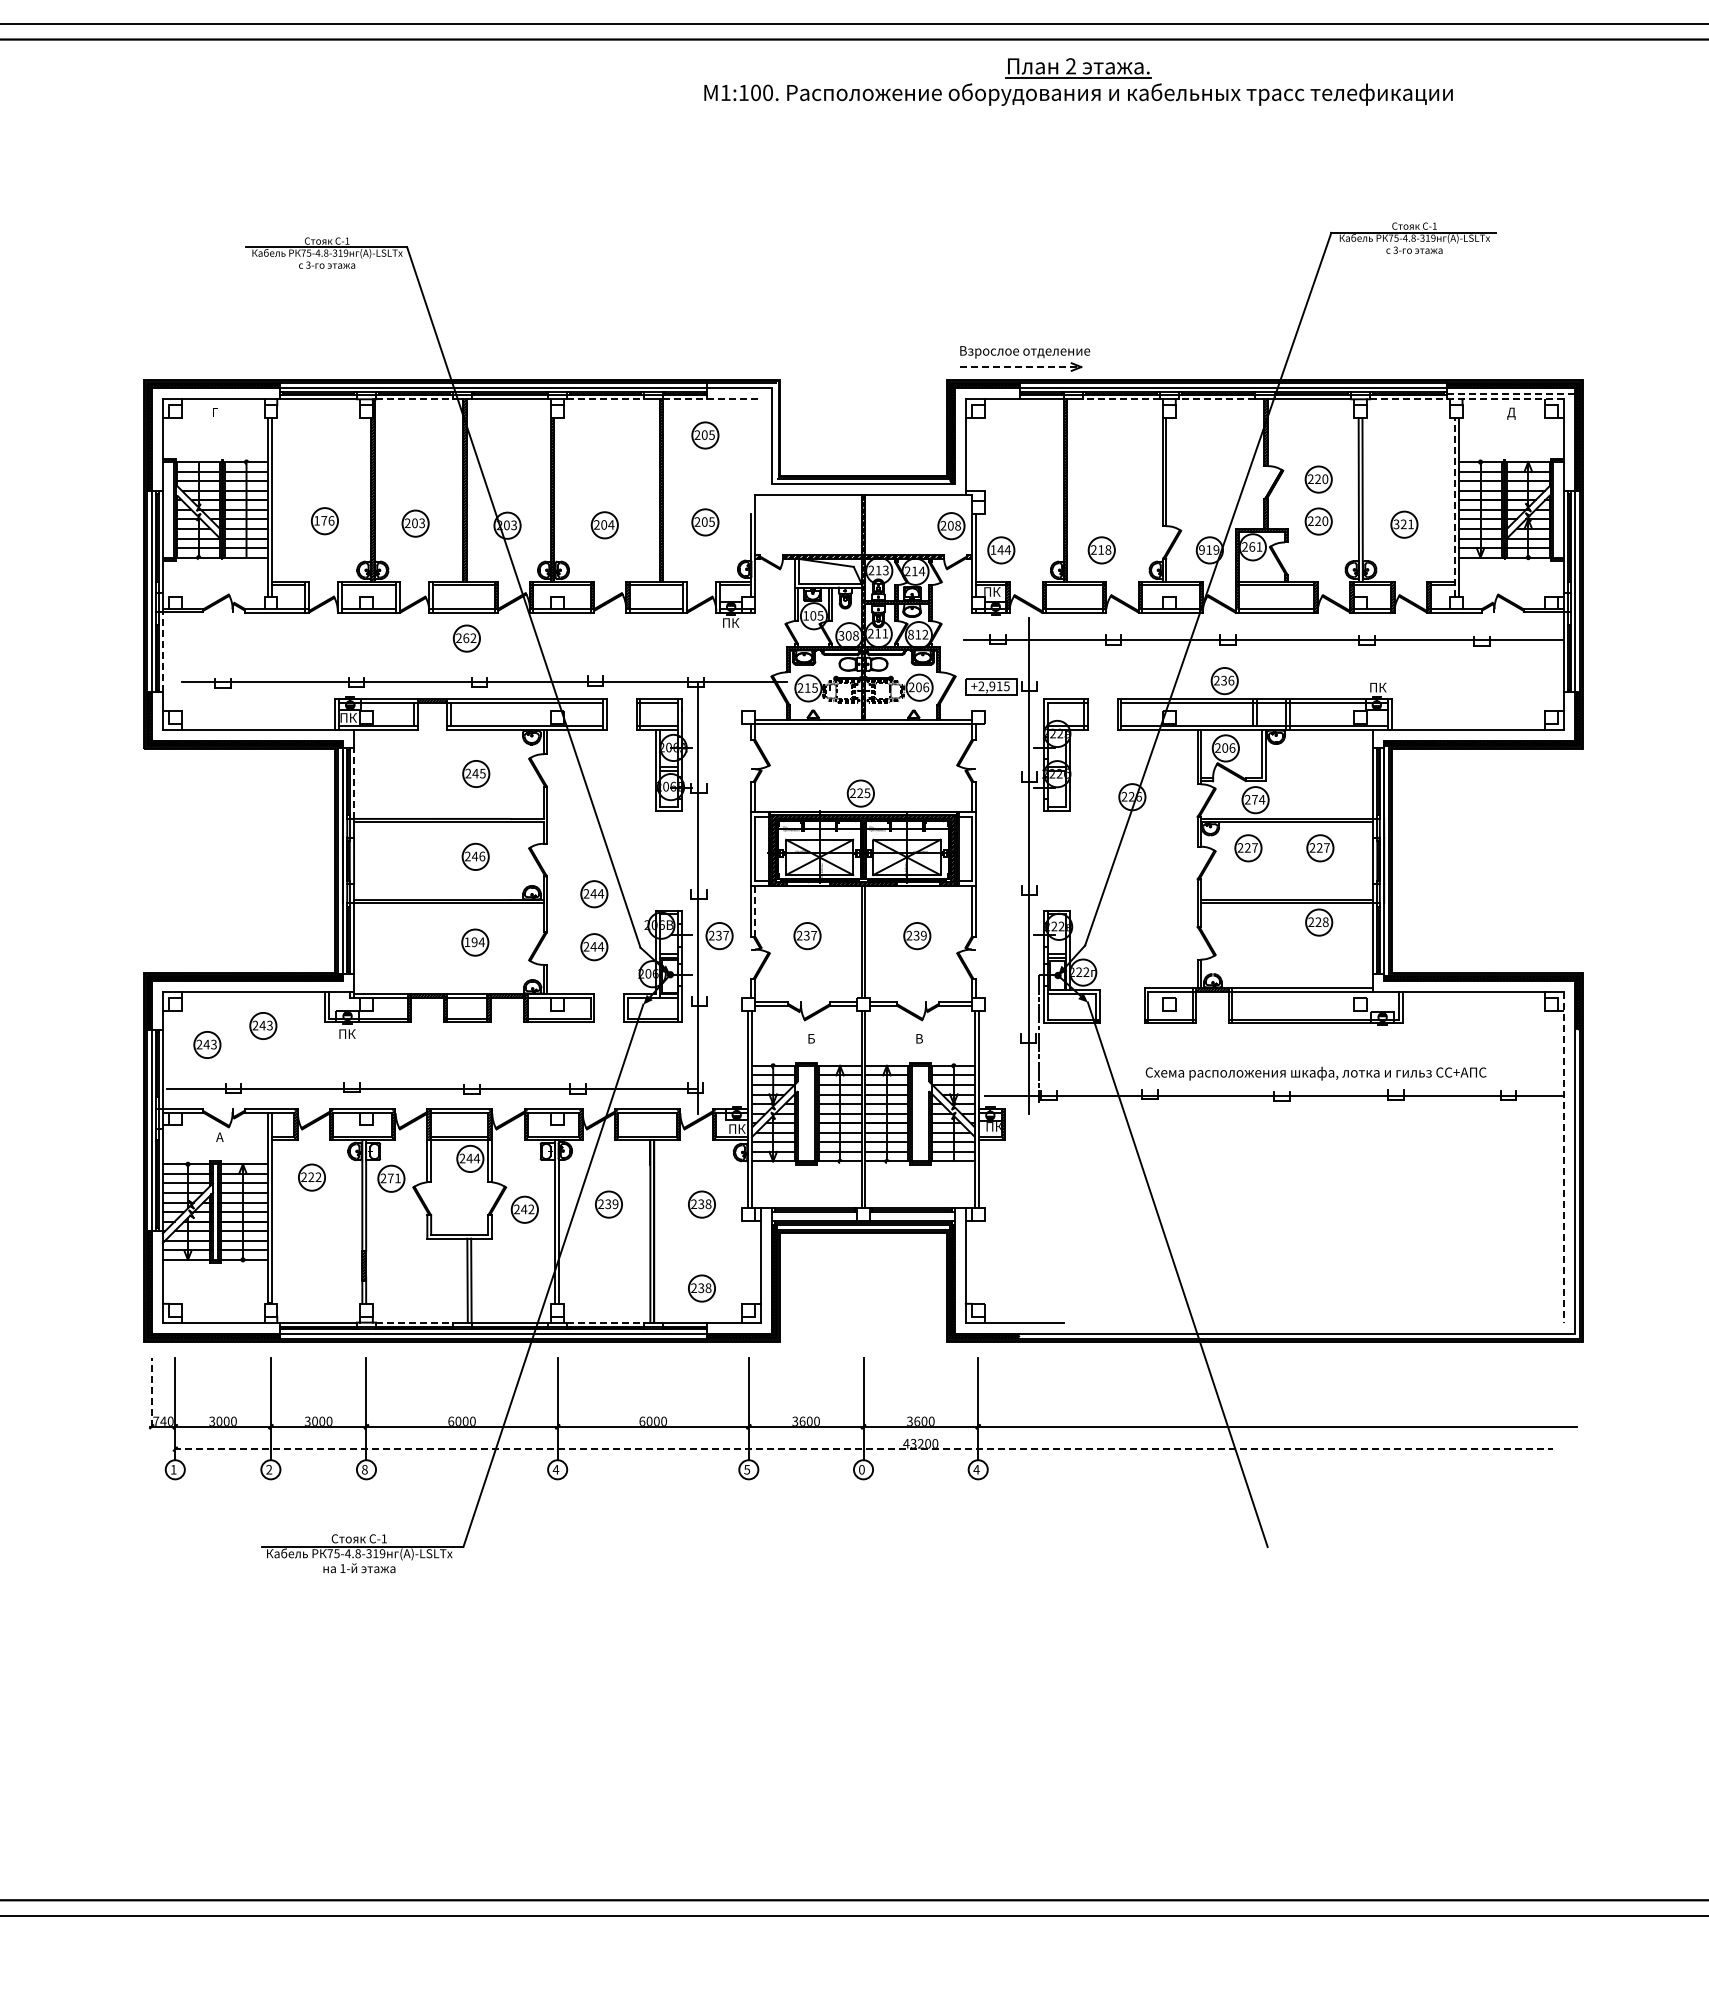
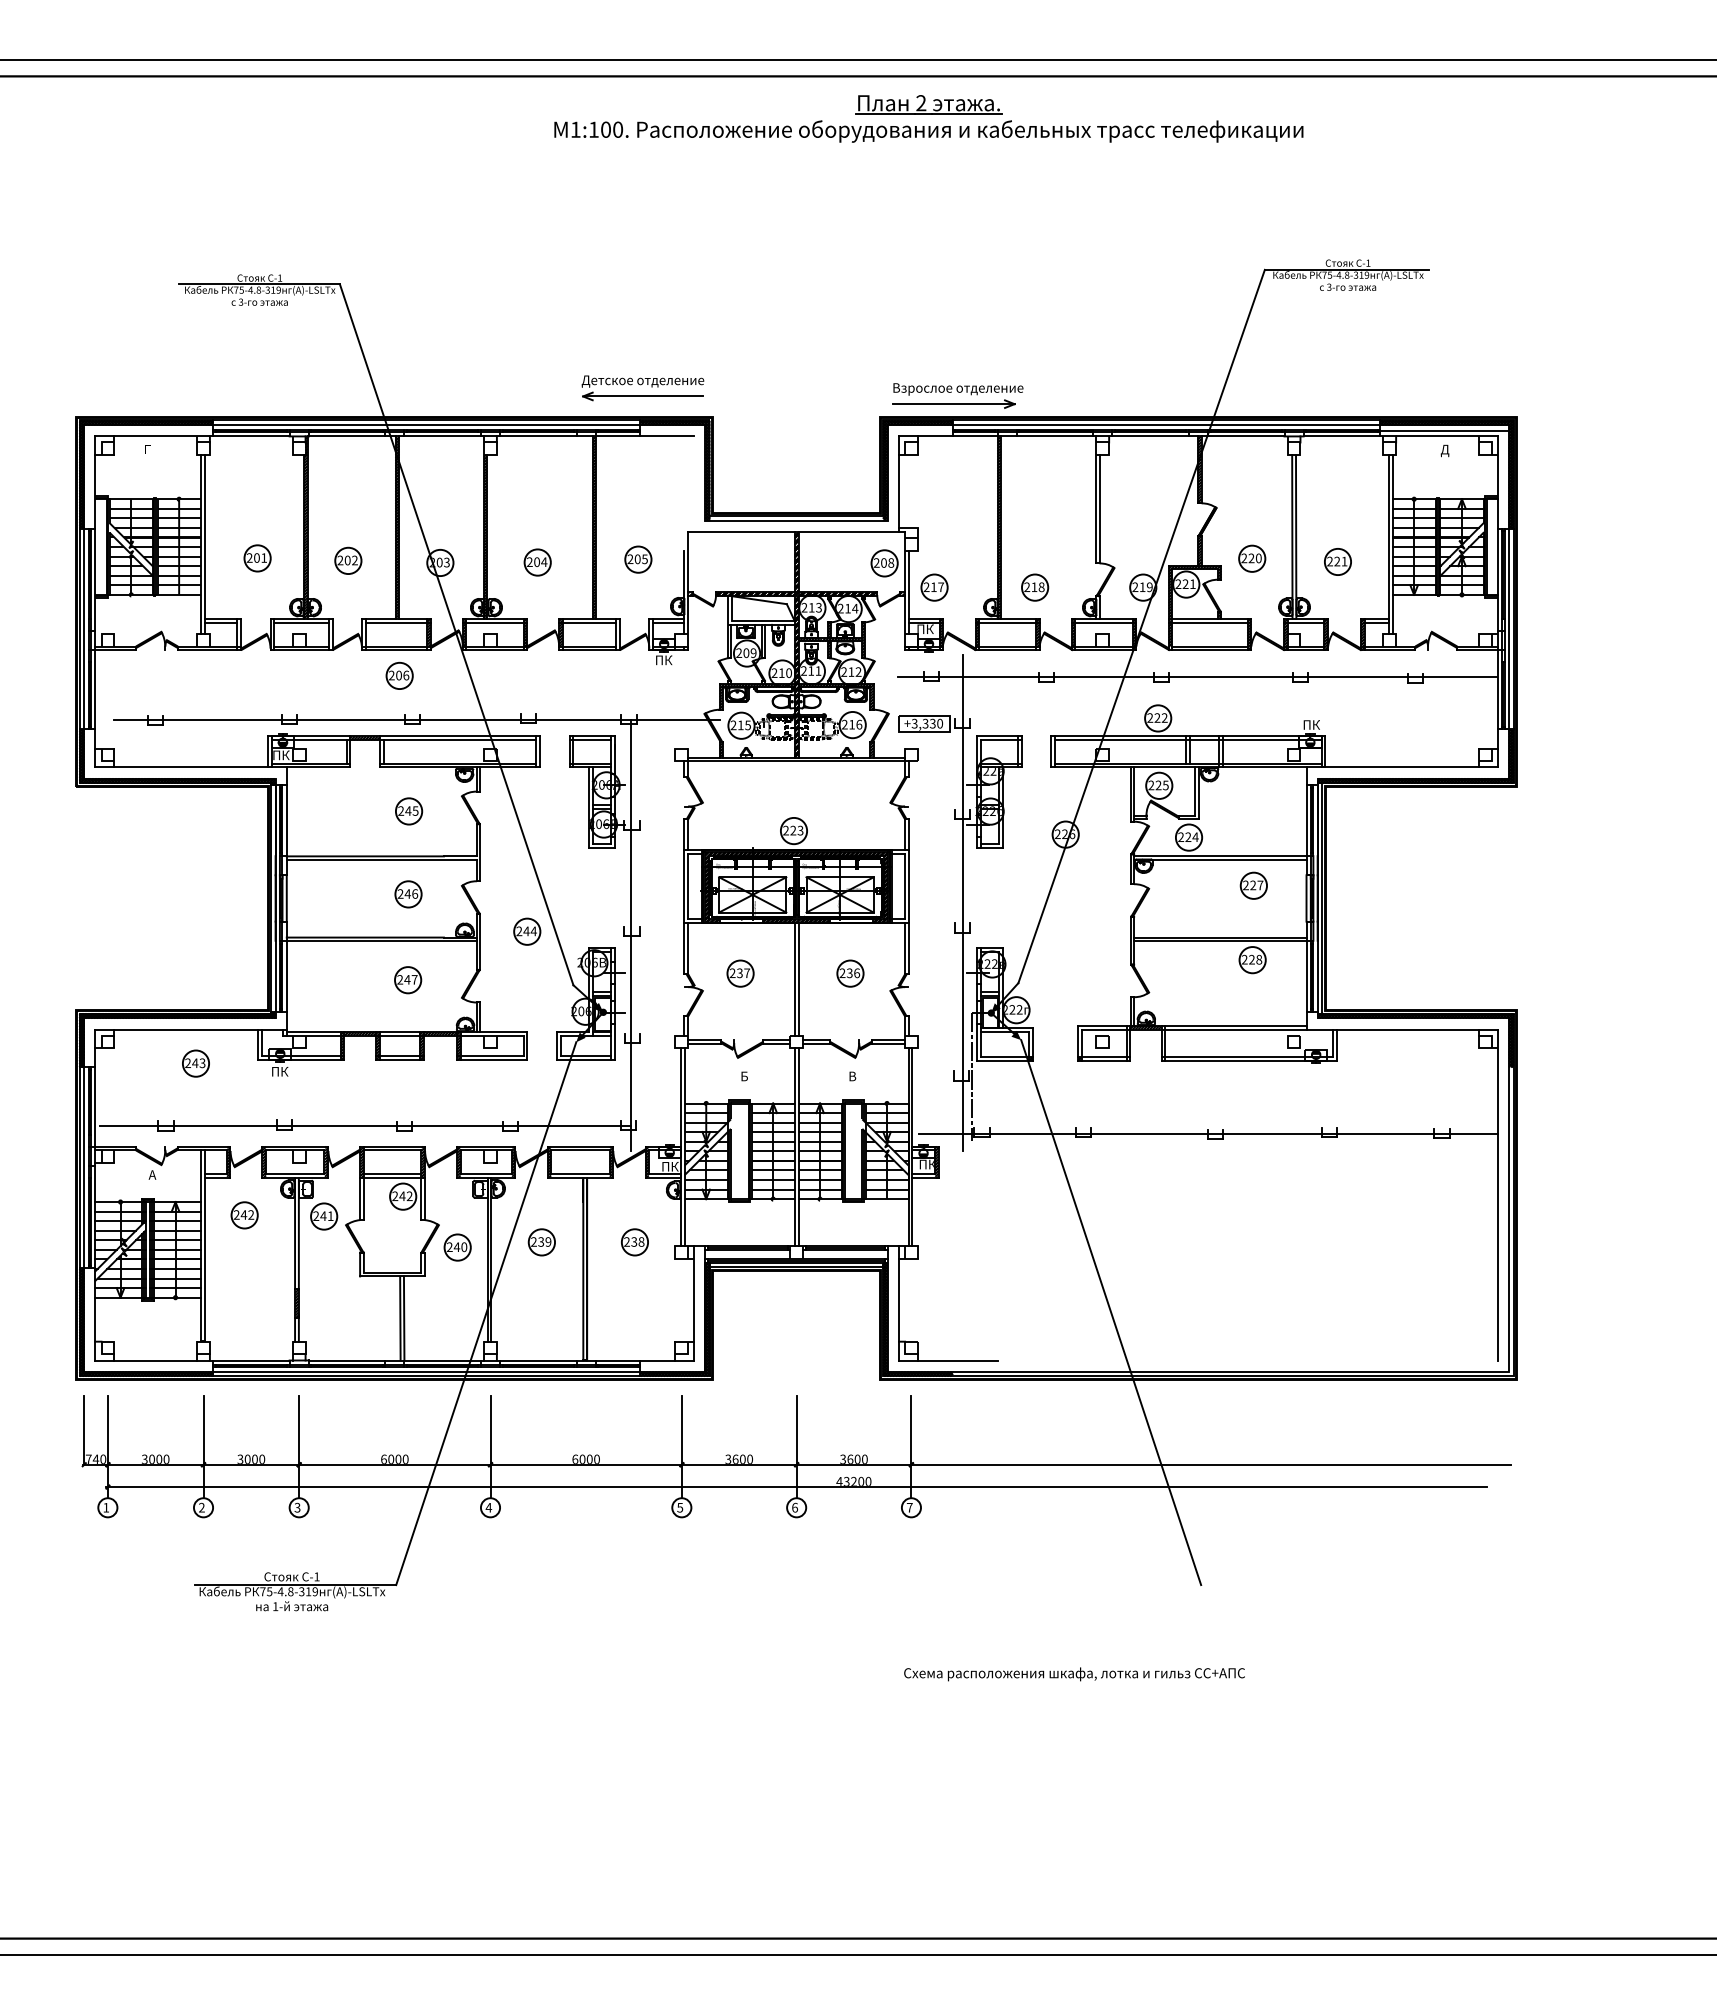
part: (1078, 81) -> (928, 118), moved
part: (709, 351) -> (642, 388), added
line: (1020, 367) -> (953, 404), dashed -> solid
line: (1511, 393) -> (1445, 430), dashed -> solid
line: (414, 399) -> (347, 436), dashed -> solid
line: (605, 399) -> (538, 436), dashed -> solid
line: (712, 399) -> (645, 436), dashed -> solid
line: (1121, 399) -> (1054, 436), dashed -> solid
line: (1217, 399) -> (1150, 436), dashed -> solid
line: (1467, 399) -> (1401, 436), dashed -> solid
hatch: (742, 433) -> (675, 470), added
part: (705, 435) -> (638, 472), removed
part: (1319, 479) -> (1252, 516), removed
line: (1454, 507) -> (1388, 544), dashed -> solid
text: (323, 520) -> (256, 557), 176 -> 201
text: (421, 524) -> (354, 561), 203 -> 202
text: (1395, 525) -> (1329, 562), 321 -> 221
text: (1252, 547) -> (1185, 584), 261 -> 221
text: (1000, 549) -> (933, 586), 144 -> 217
text: (1202, 550) -> (1135, 587), 919 -> 219
text: (813, 615) -> (746, 652), 105 -> 209
text: (911, 634) -> (844, 671), 812 -> 212
text: (848, 636) -> (781, 673), 308 -> 210
text: (469, 638) -> (402, 675), 262 -> 206
line: (162, 652) -> (95, 689), dashed -> solid
text: (1227, 680) -> (1160, 717), 236 -> 222
text: (994, 686) -> (927, 723), +2,915 -> +3,330
text: (918, 687) -> (851, 724), 206 -> 216
text: (1228, 748) -> (1161, 785), 206 -> 225
line: (353, 783) -> (286, 820), dashed -> solid
text: (867, 792) -> (800, 829), 225 -> 223
text: (1255, 799) -> (1188, 836), 274 -> 224
part: (1248, 848) -> (1181, 885), removed
line: (755, 910) -> (688, 948), dashed -> solid
part: (719, 935) -> (652, 973), removed
text: (924, 935) -> (857, 973), 239 -> 236
text: (474, 941) -> (407, 979), 194 -> 247
part: (594, 946) -> (527, 984), removed
part: (206, 1044) -> (139, 1082), removed
text: (1316, 1073) -> (1074, 1674), moved
line: (1563, 1157) -> (1497, 1195), dashed -> solid
text: (476, 1158) -> (409, 1196), 244 -> 242
text: (310, 1176) -> (243, 1214), 222 -> 242
text: (390, 1177) -> (323, 1215), 271 -> 241
text: (531, 1209) -> (464, 1247), 242 -> 240
part: (701, 1288) -> (634, 1326), removed
line: (414, 1322) -> (347, 1360), dashed -> solid
line: (605, 1322) -> (538, 1360), dashed -> solid
line: (151, 1391) -> (84, 1429), dashed -> solid
line: (864, 1449) -> (797, 1487), dashed -> solid
text: (364, 1469) -> (297, 1507), 8 -> 3
text: (862, 1469) -> (795, 1507), 0 -> 6
text: (976, 1469) -> (909, 1507), 4 -> 7

